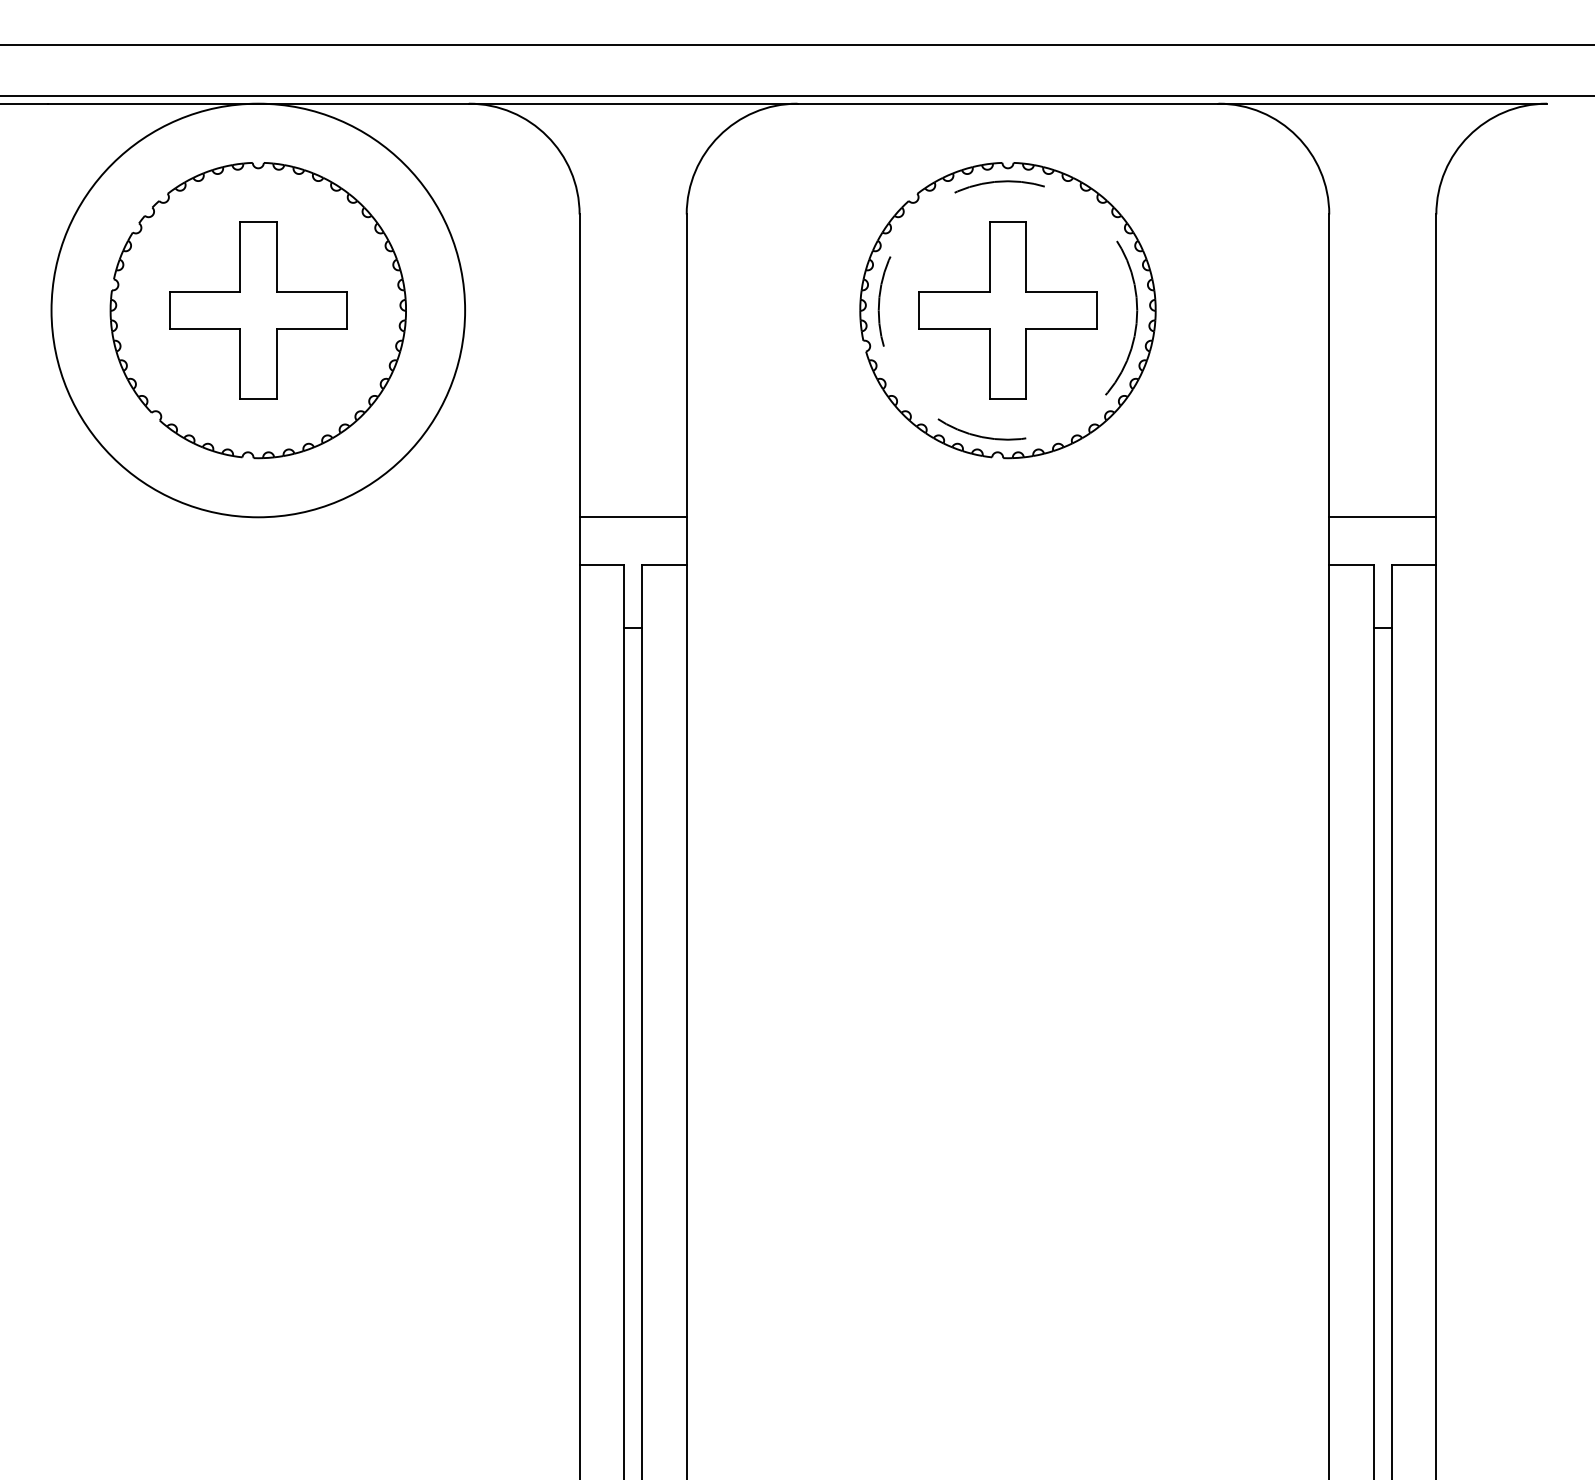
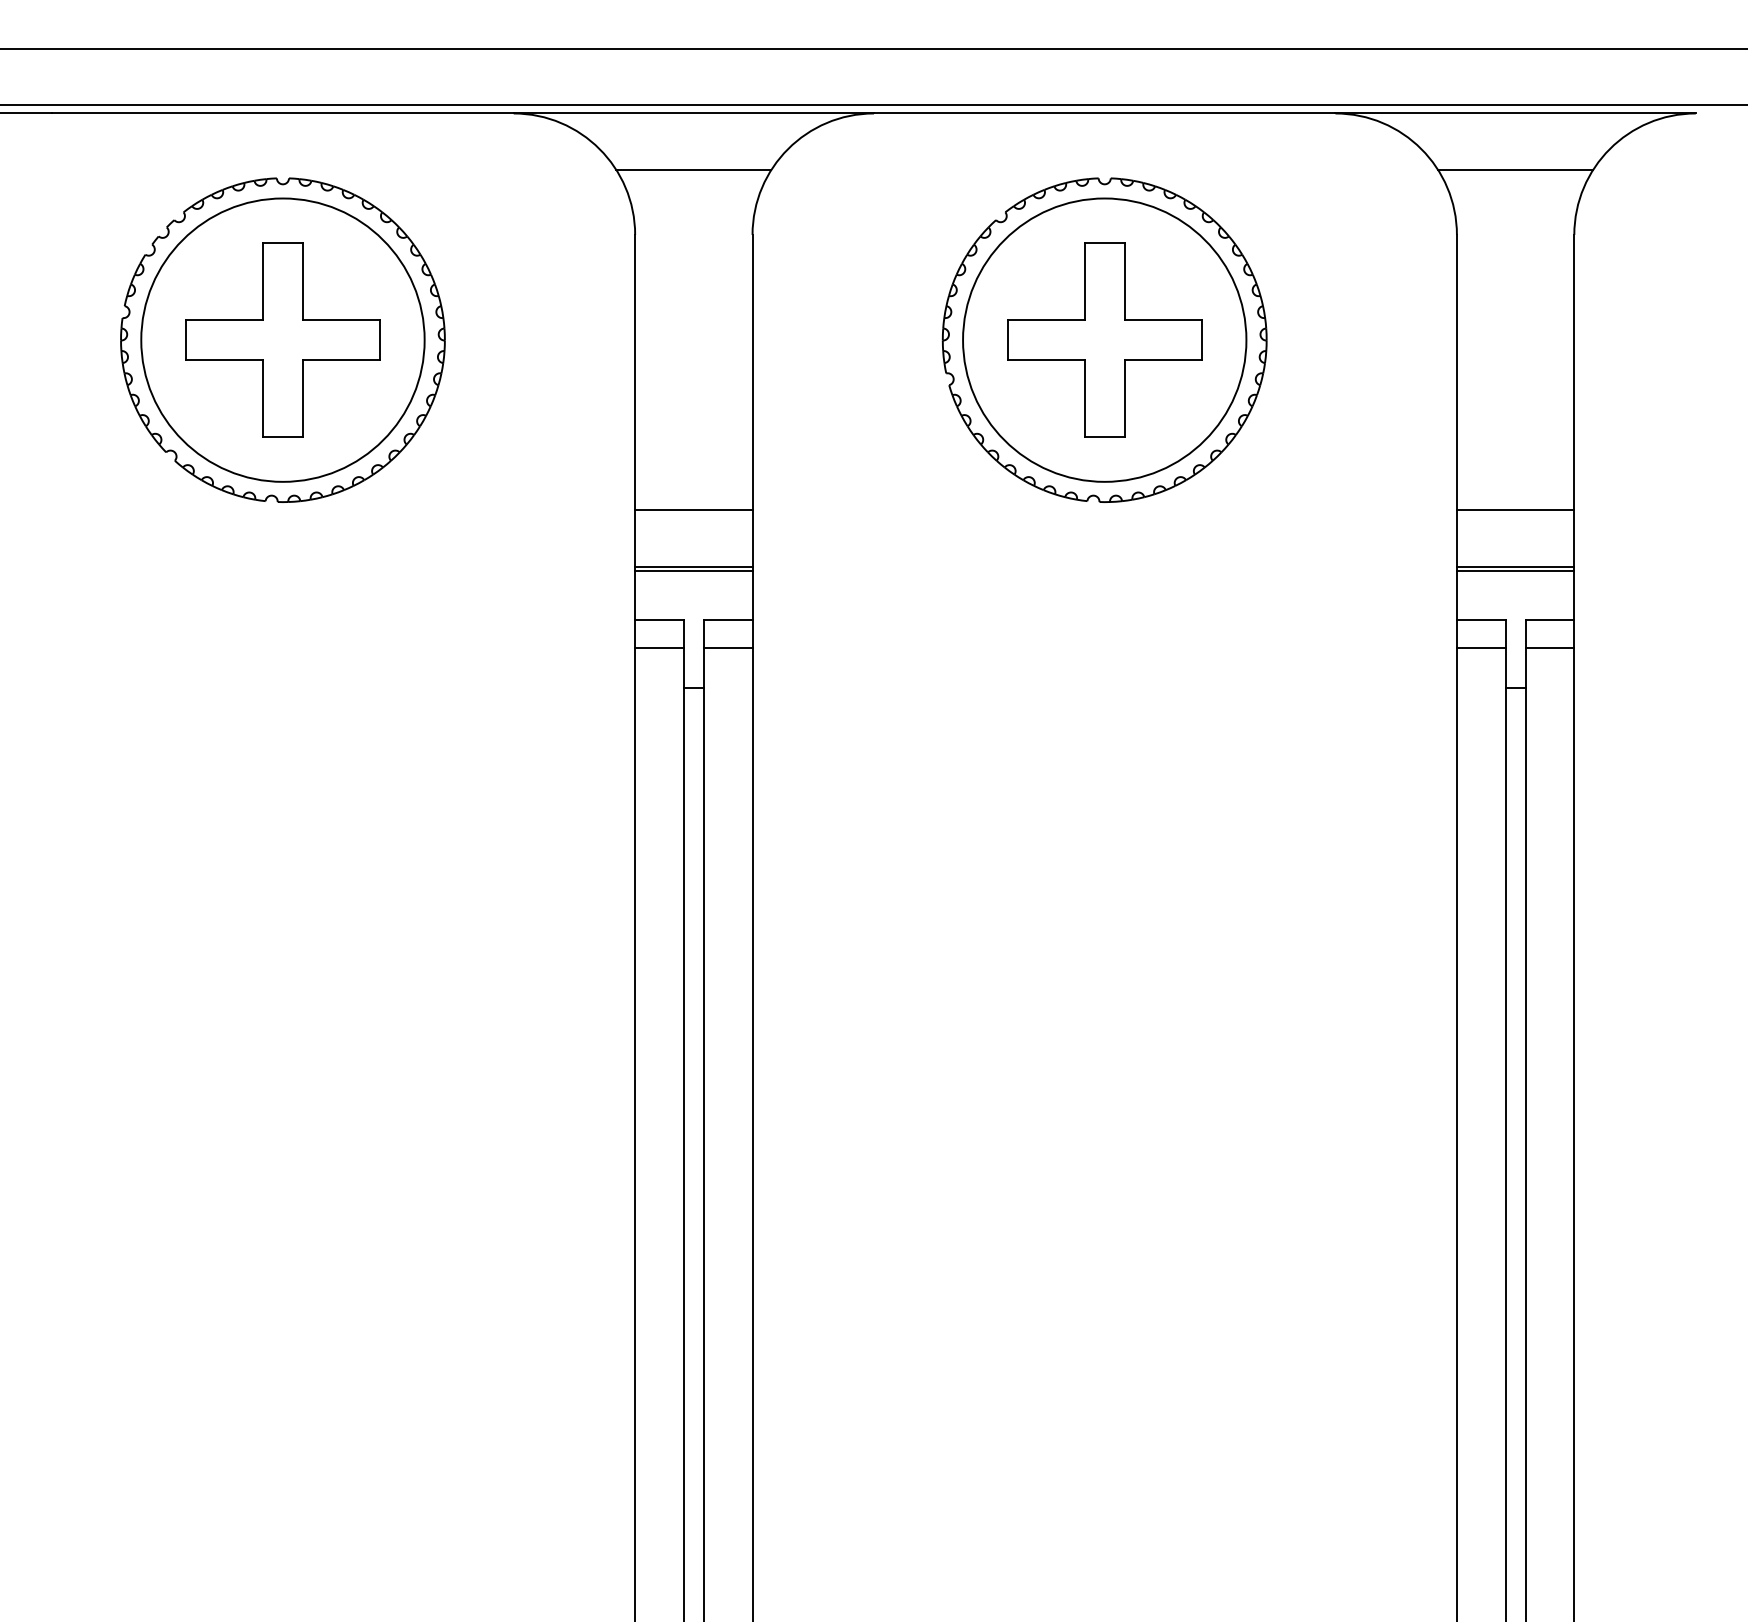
line: (632, 155) -> (693, 170), added
line: (1382, 155) -> (1515, 170), added
circle: (258, 310) -> (283, 340), size x0.62
circle: (1007, 310) -> (1104, 340), dashed -> solid
line: (632, 465) -> (693, 510), added
line: (1382, 465) -> (1515, 510), added
line: (632, 521) -> (693, 571), added
line: (1382, 521) -> (1515, 571), added
line: (601, 591) -> (659, 648), added
line: (664, 591) -> (728, 648), added
line: (1351, 591) -> (1481, 648), added
line: (1414, 591) -> (1550, 648), added

